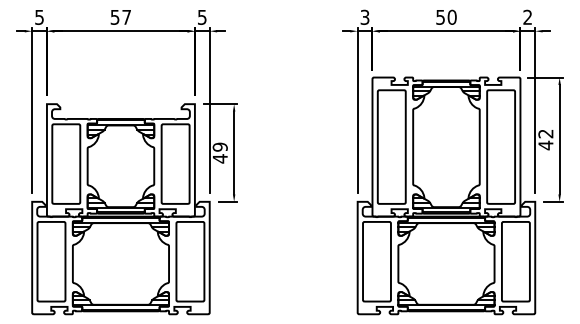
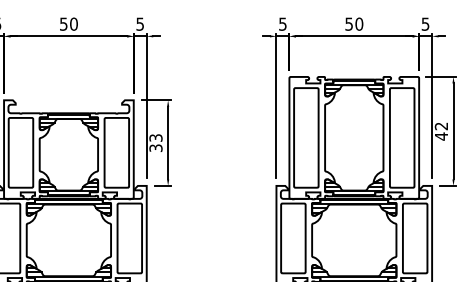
text: (126, 16) -> (73, 23), 57 -> 50
text: (365, 16) -> (283, 23), 3 -> 5
text: (527, 16) -> (425, 23), 2 -> 5
text: (219, 152) -> (155, 142), 49 -> 33

